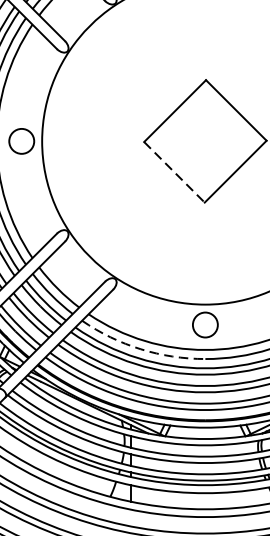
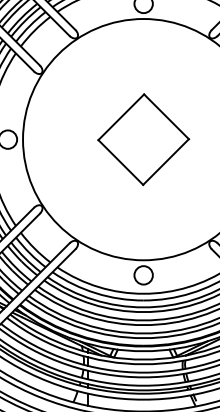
line: (174, 172) -> (120, 162), dashed -> solid
arc: (140, 349) -> (95, 293), dashed -> solid

